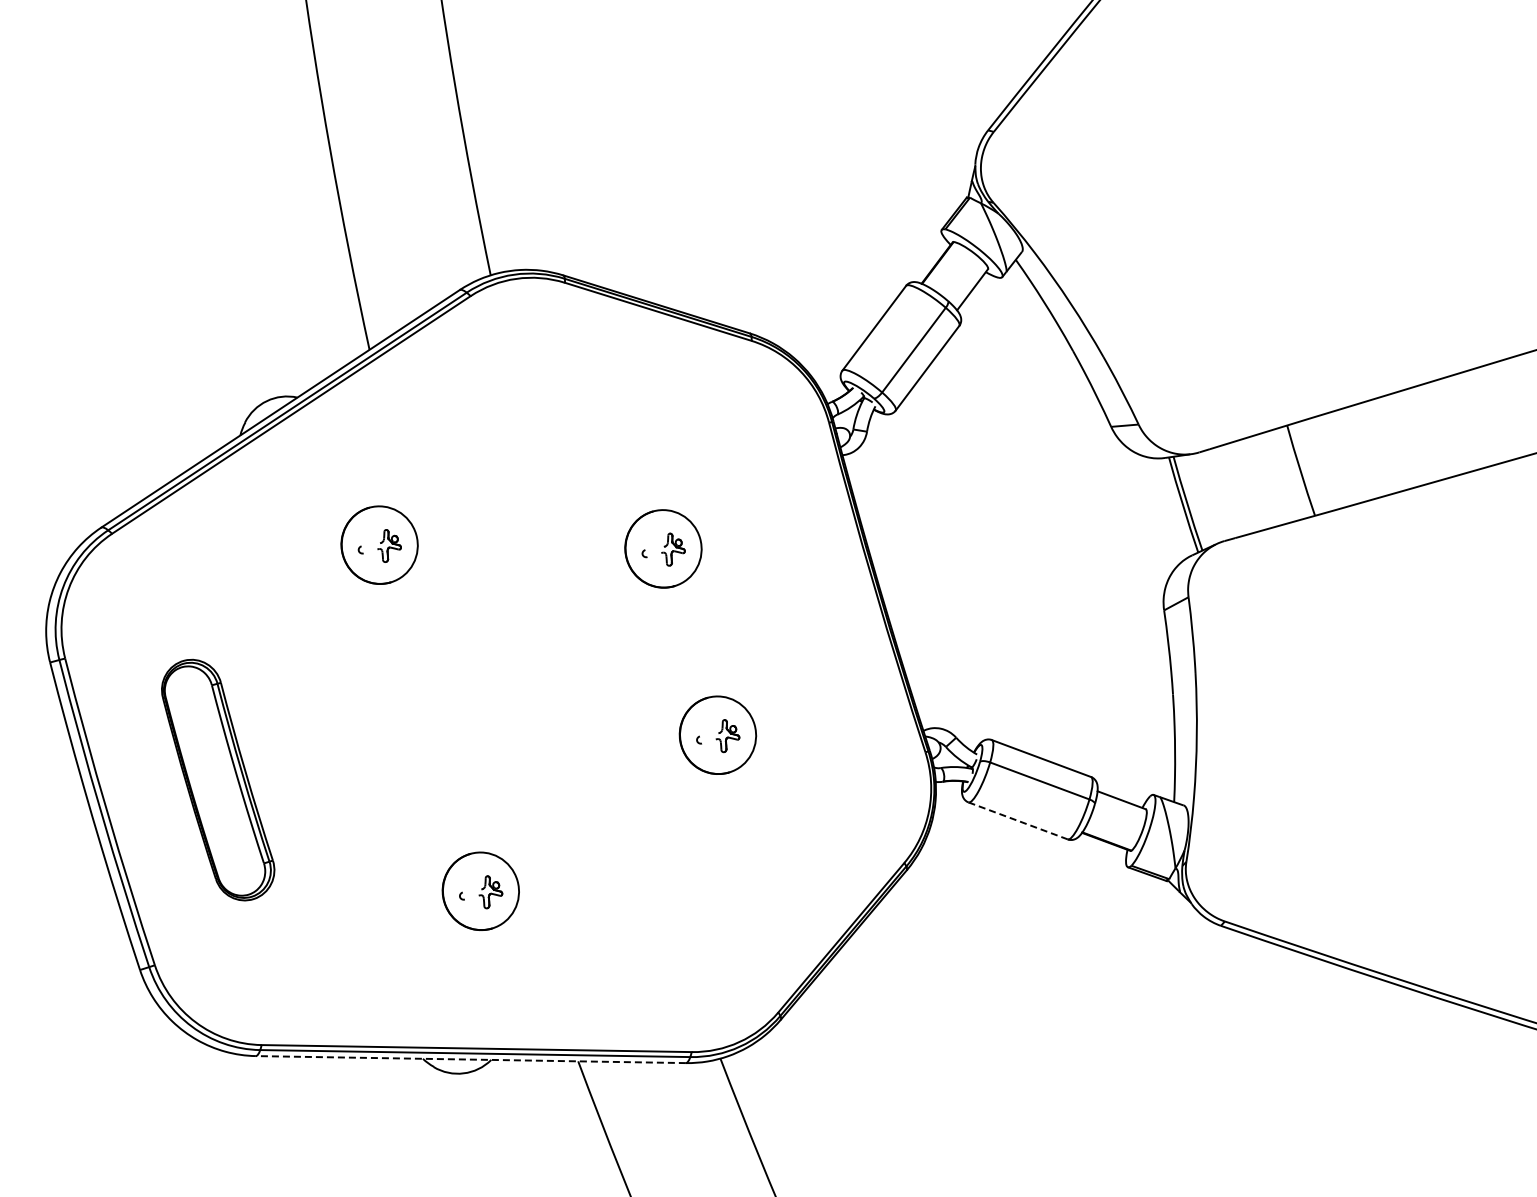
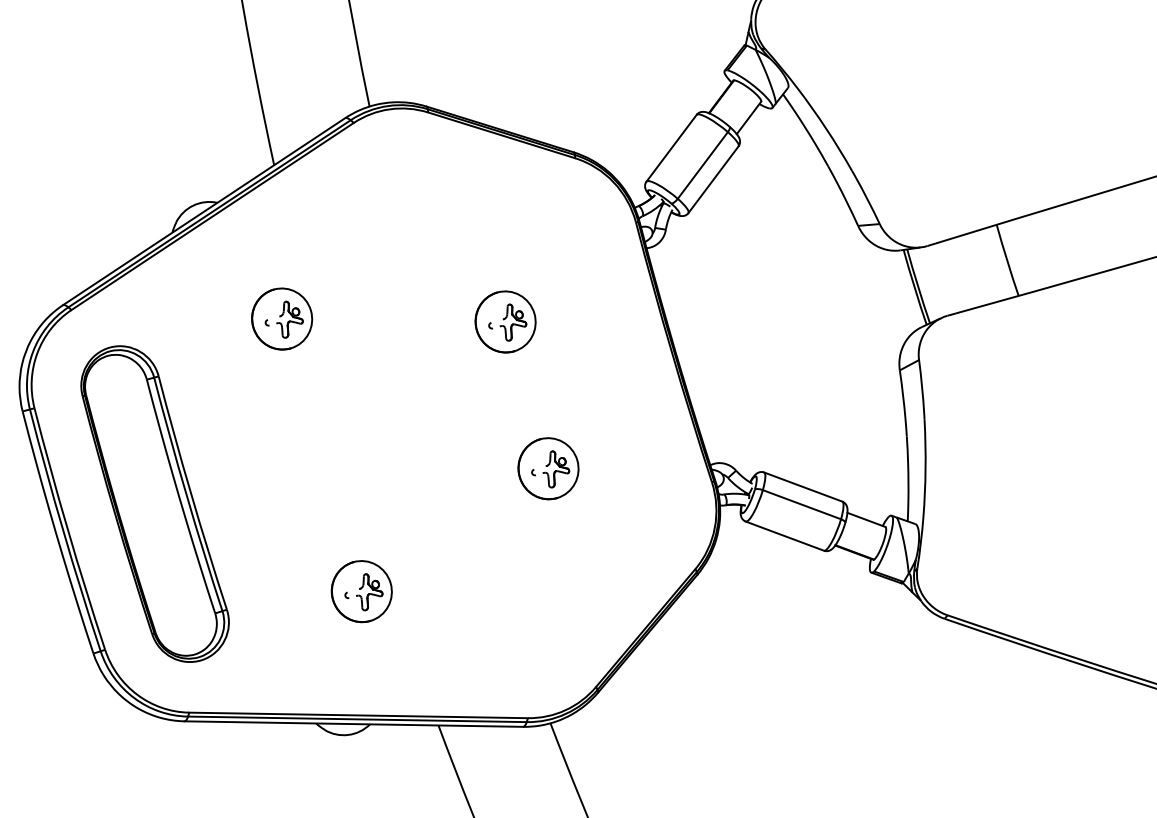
part: (389, 545) -> (289, 319), size x1.43
part: (673, 549) -> (513, 322), size x1.43
part: (727, 735) -> (556, 468), size x1.43
part: (217, 779) -> (154, 503), size x1.67
line: (1018, 820) -> (785, 535), dashed -> solid
part: (490, 892) -> (369, 592), size x1.43
line: (470, 1059) -> (353, 724), dashed -> solid

